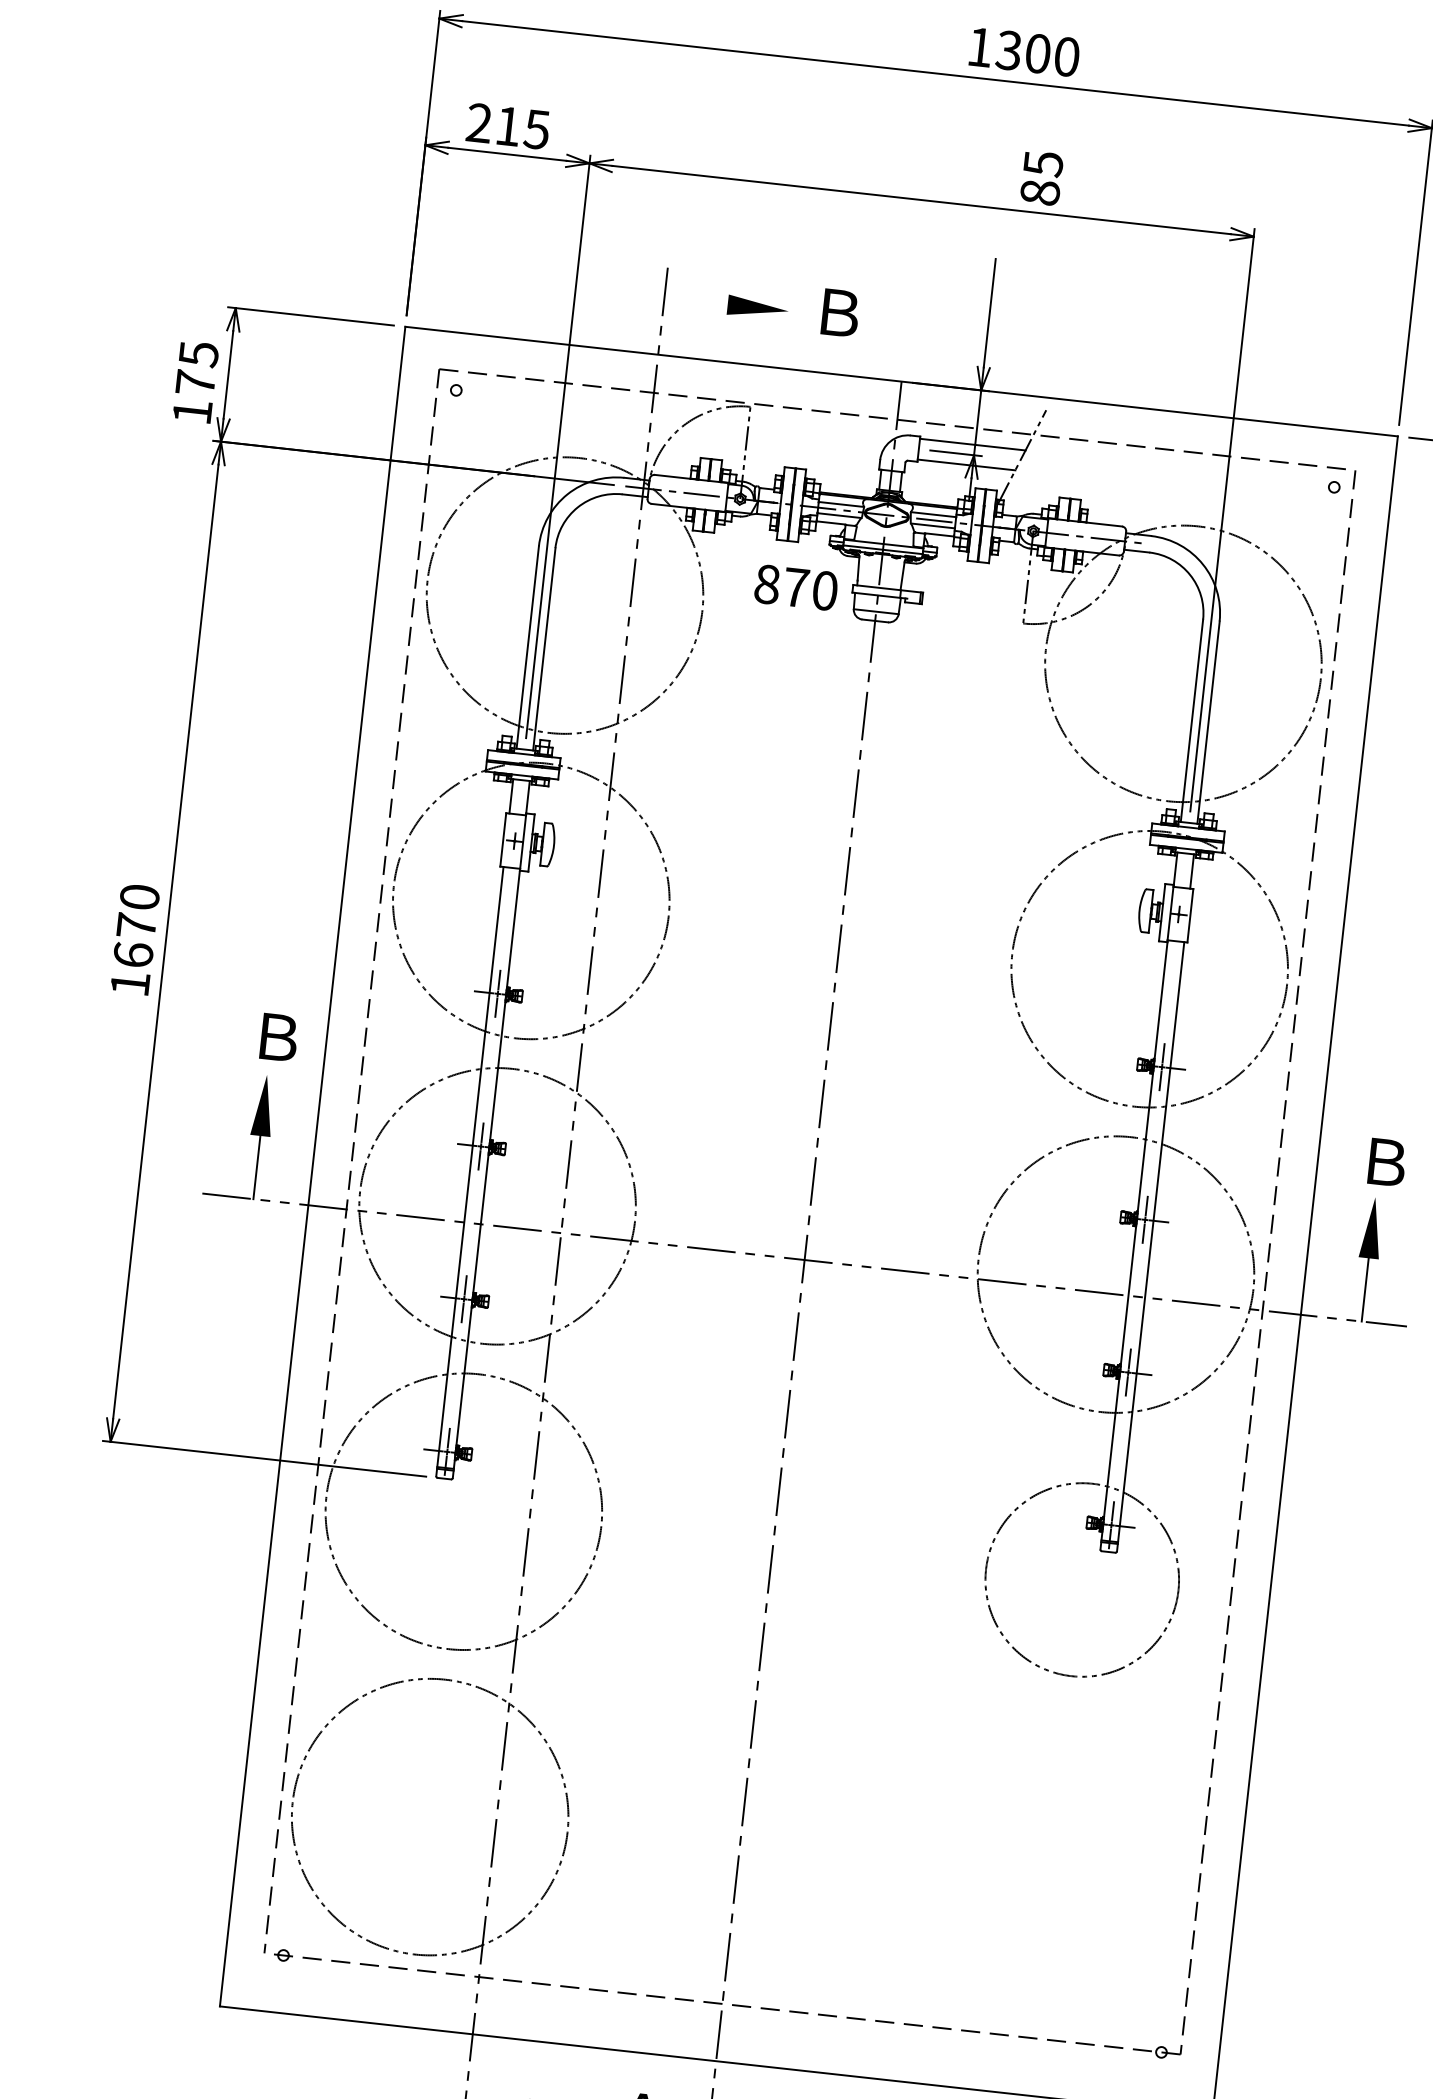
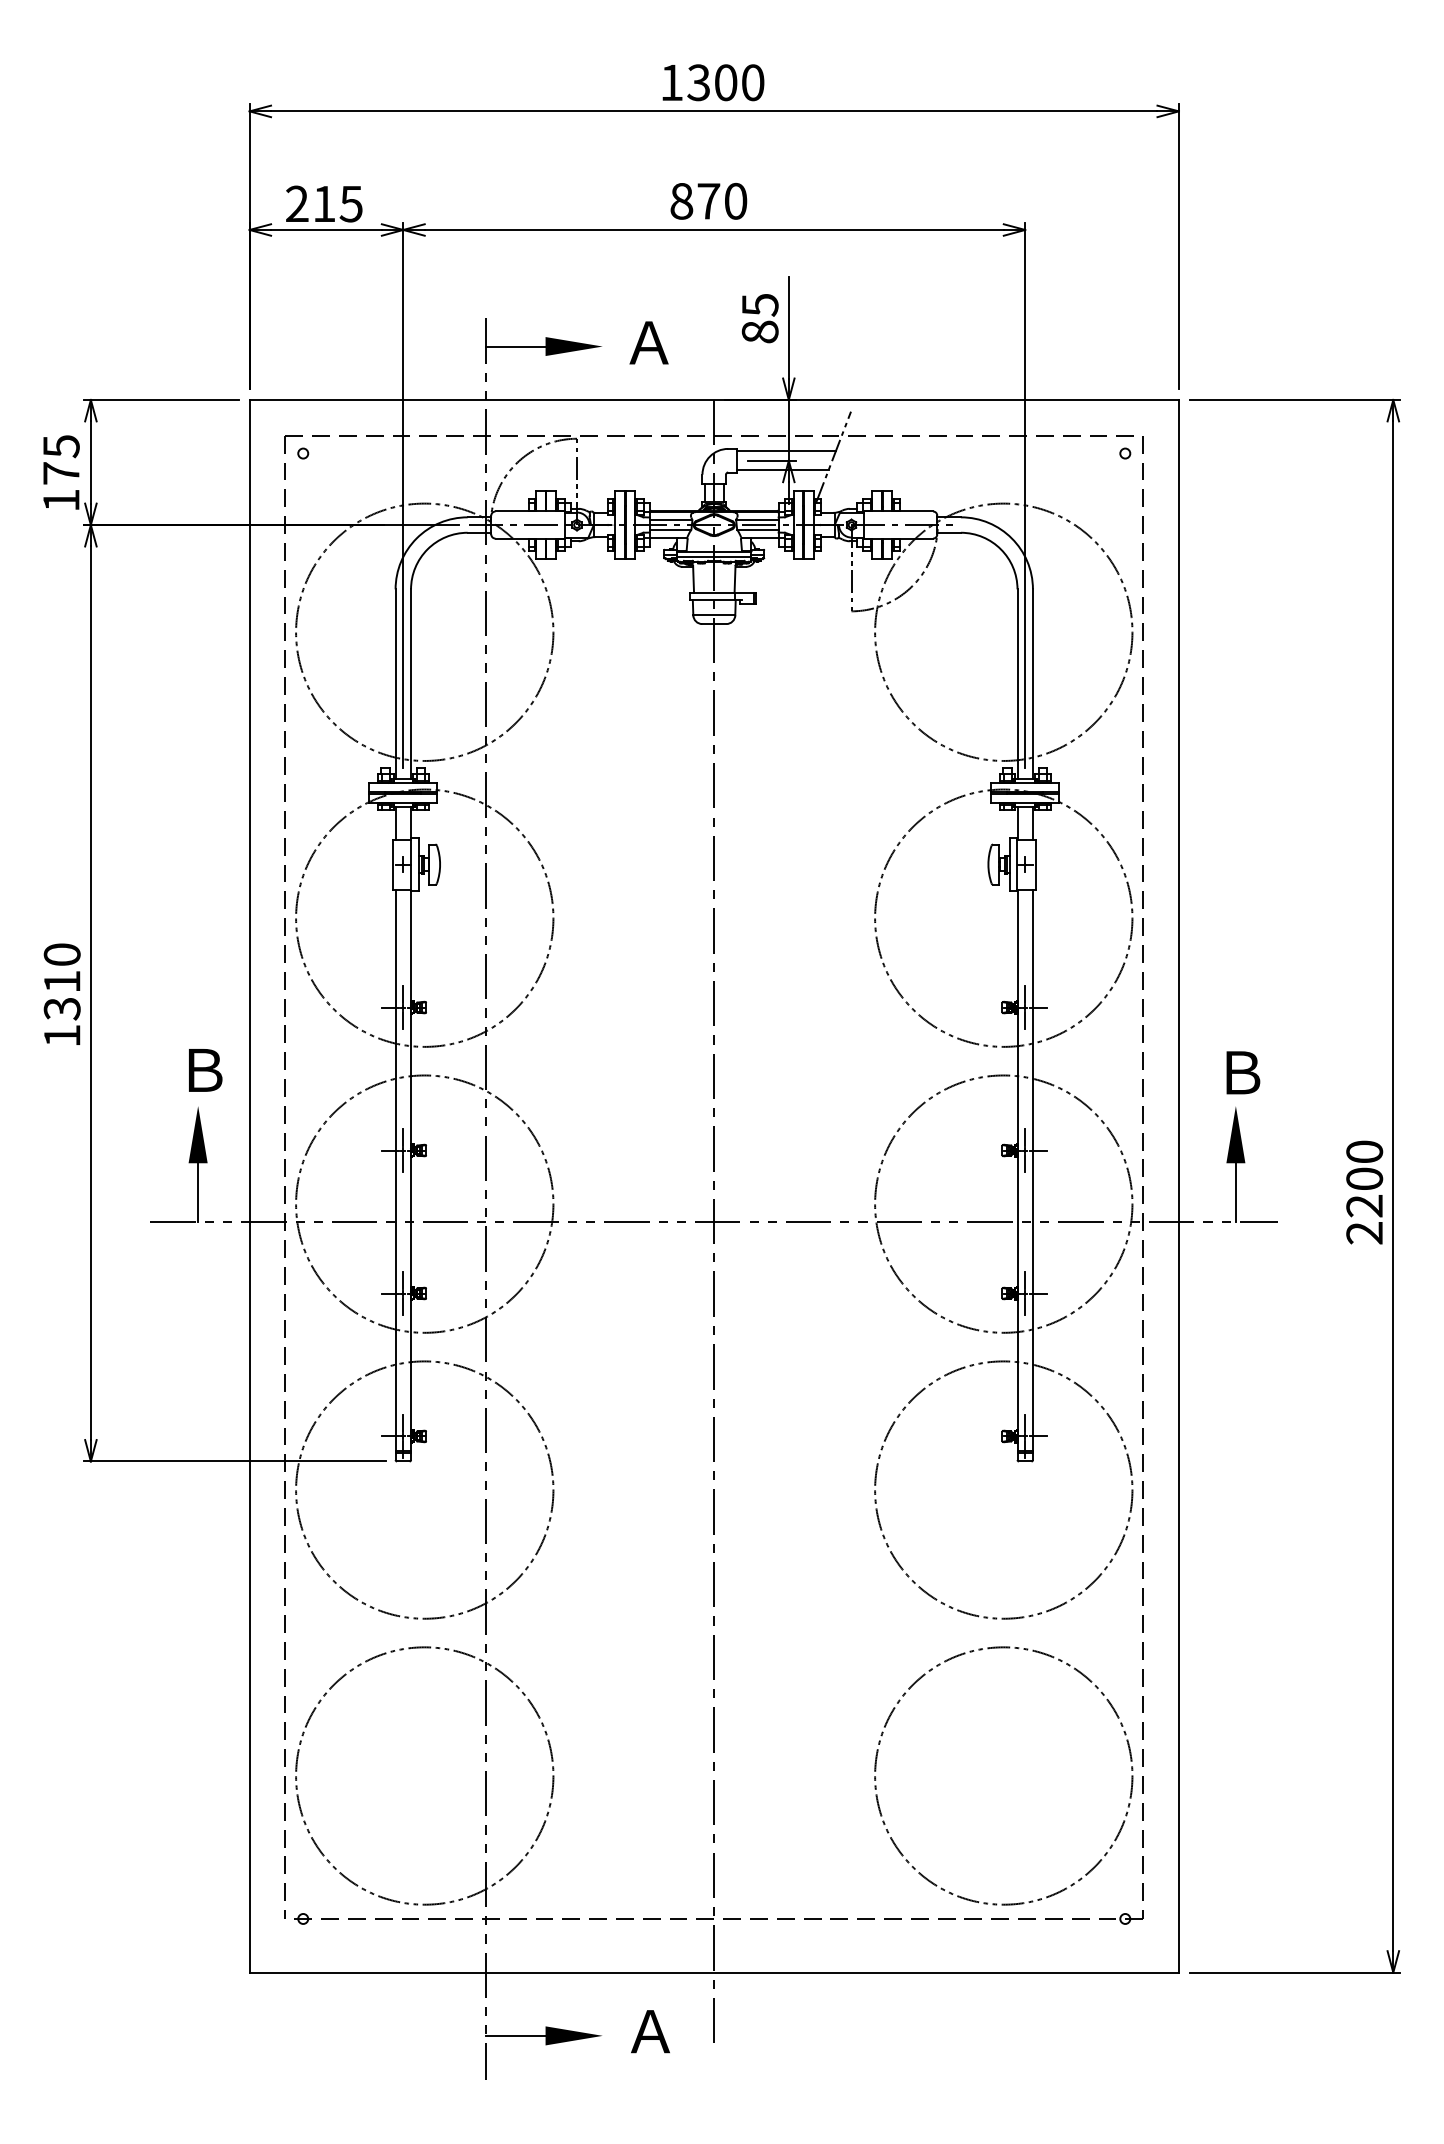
text: (1024, 52) -> (713, 82), moved
text: (1041, 178) -> (759, 318), moved
line: (695, 301) -> (515, 346), added
text: (838, 312) -> (648, 342), Ｂ -> Ａ
text: (795, 587) -> (708, 201), moved
text: (134, 940) -> (61, 995), 1670 -> 1310
circle: (1082, 1579) -> (1003, 1489), size x1.43
circle: (1048, 1884) -> (1003, 1775), added

